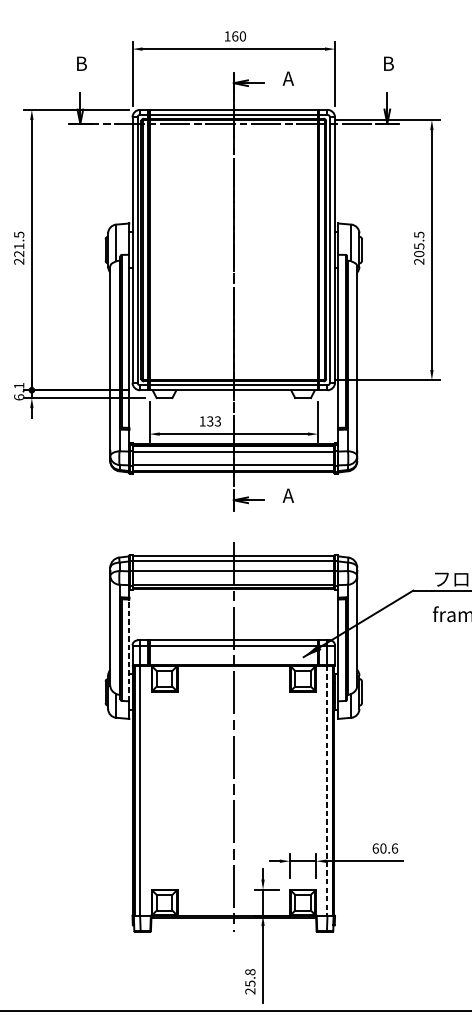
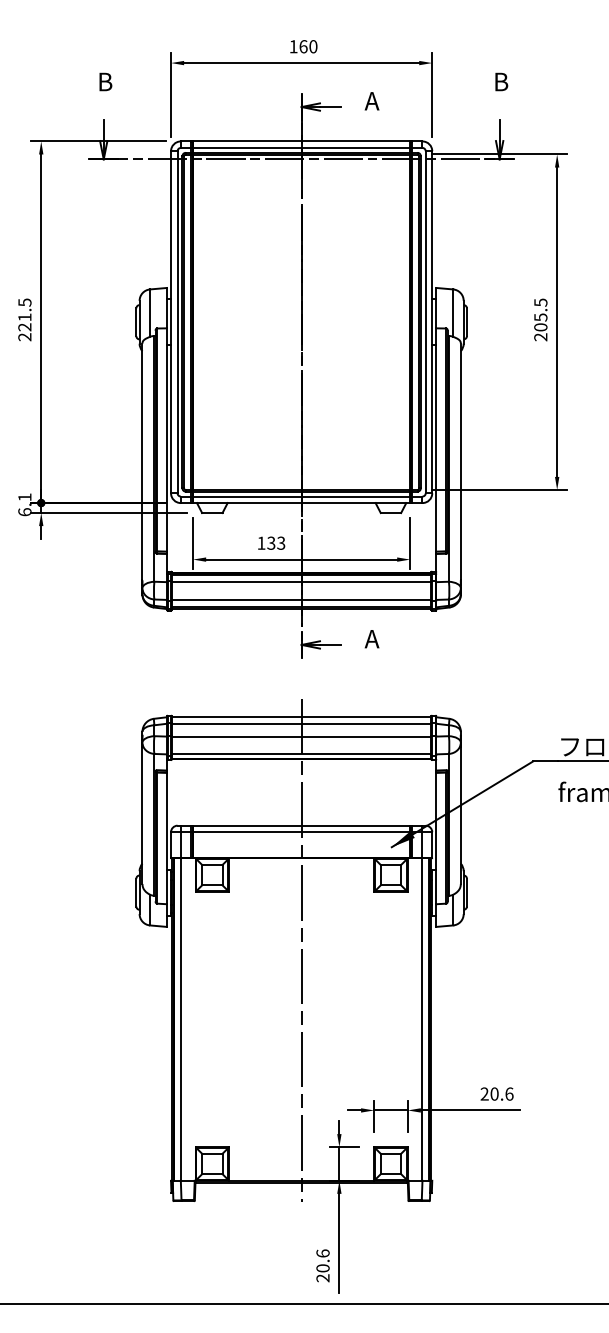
line: (128, 650) -> (166, 838), dashed -> solid
line: (327, 791) -> (422, 1020), dashed -> solid
text: (375, 848) -> (484, 1093), 60.6 -> 20.6
text: (249, 977) -> (322, 1260), 25.8 -> 20.6

